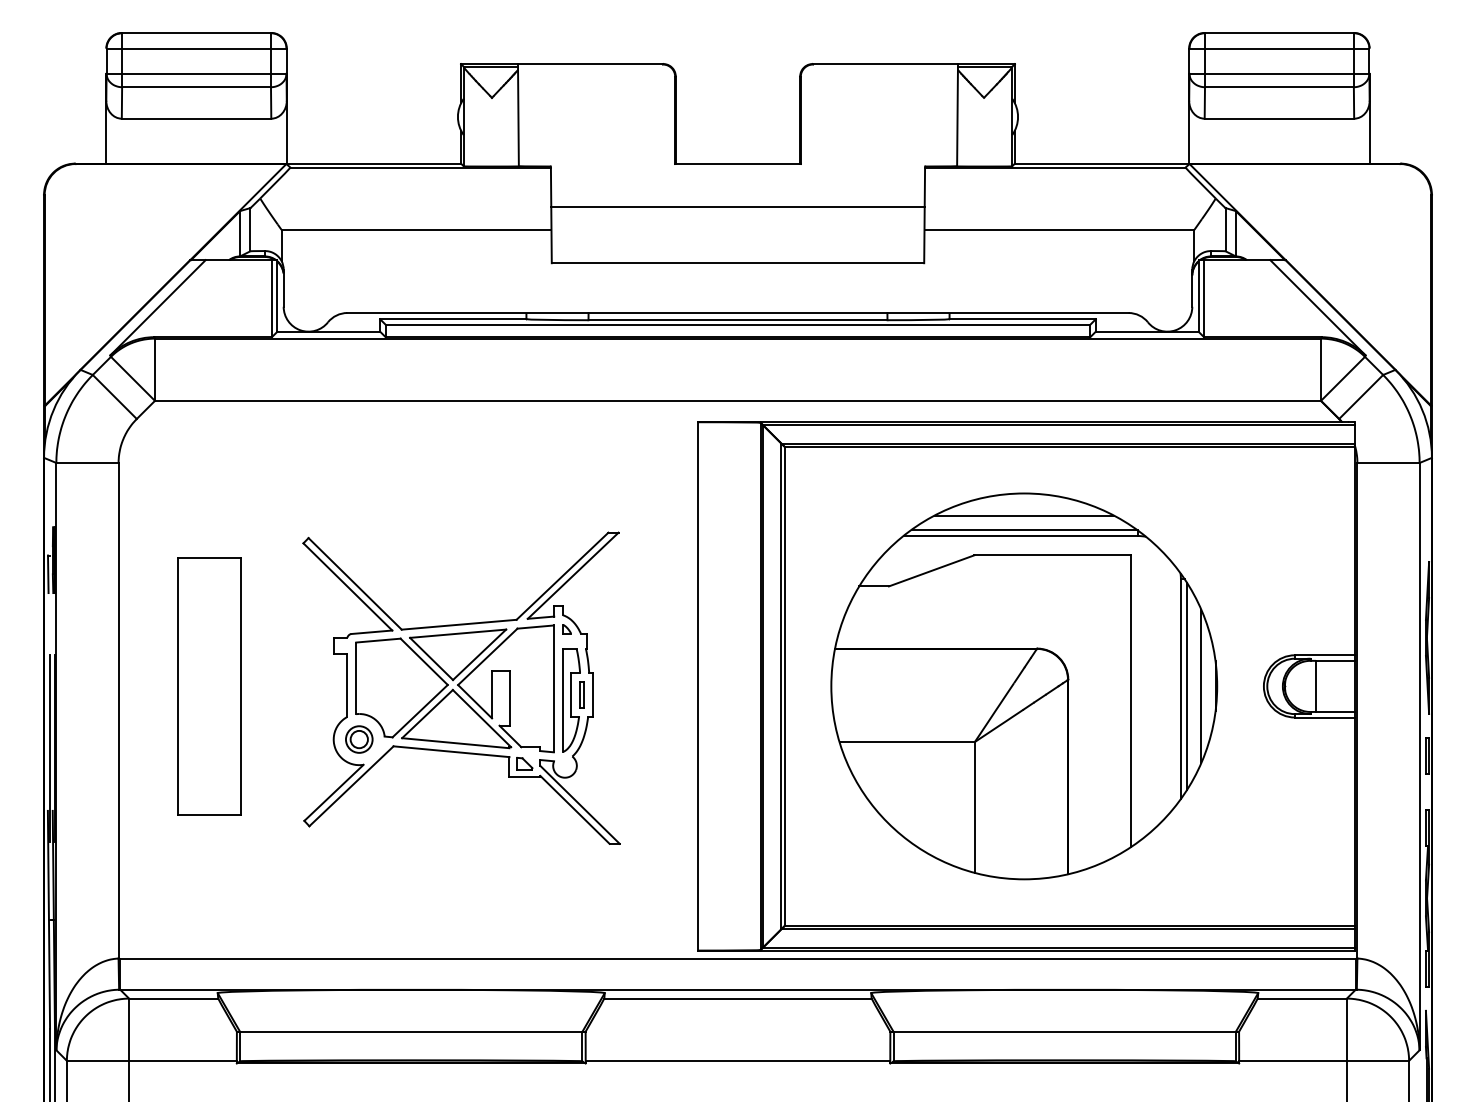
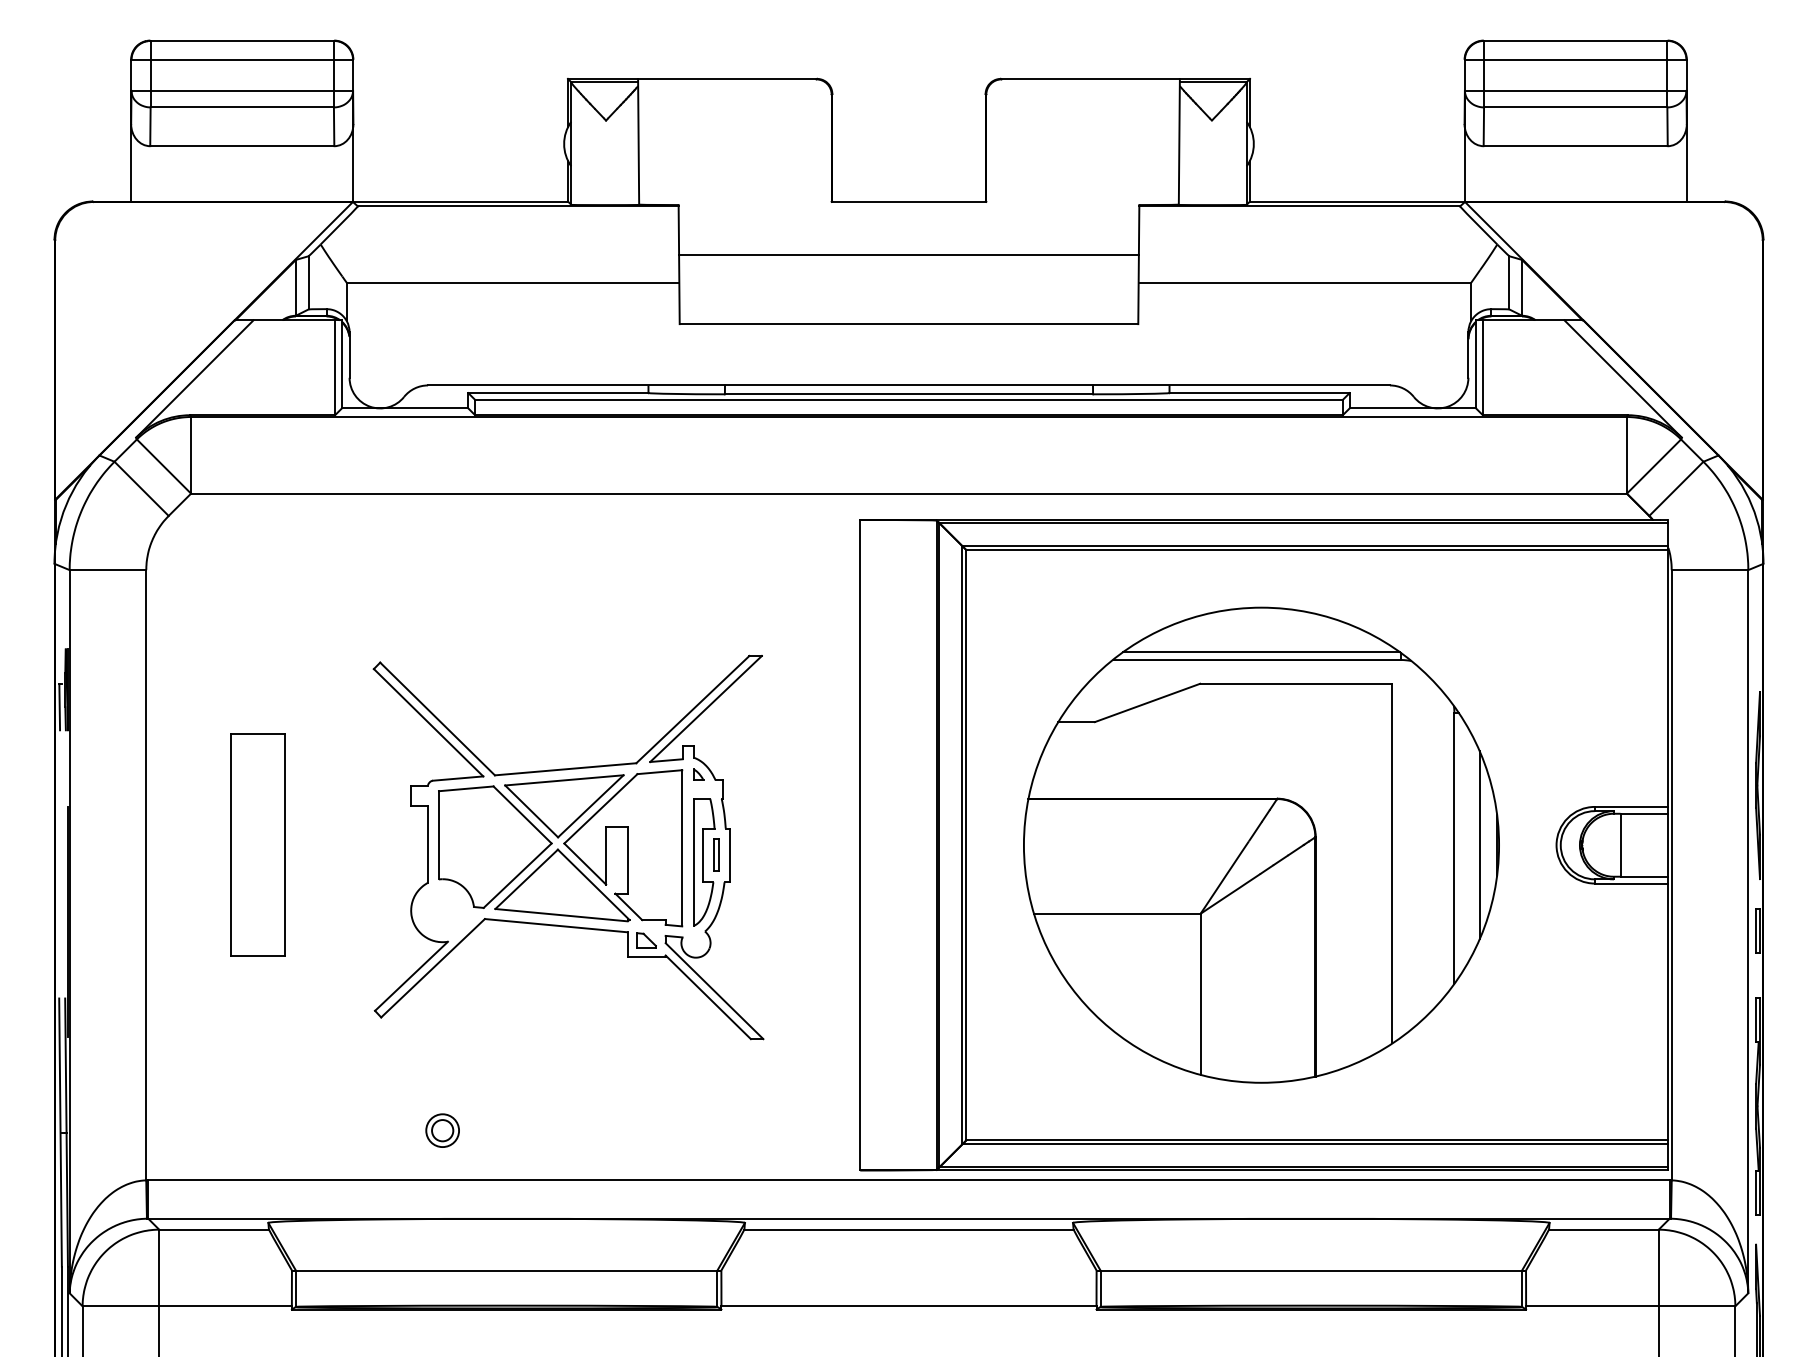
line: (1024, 515) -> (1261, 634), removed
line: (1186, 685) -> (1461, 844), removed
part: (208, 686) -> (257, 845), size x0.7
part: (359, 739) -> (442, 1130), moved
line: (49, 748) -> (61, 921), removed

